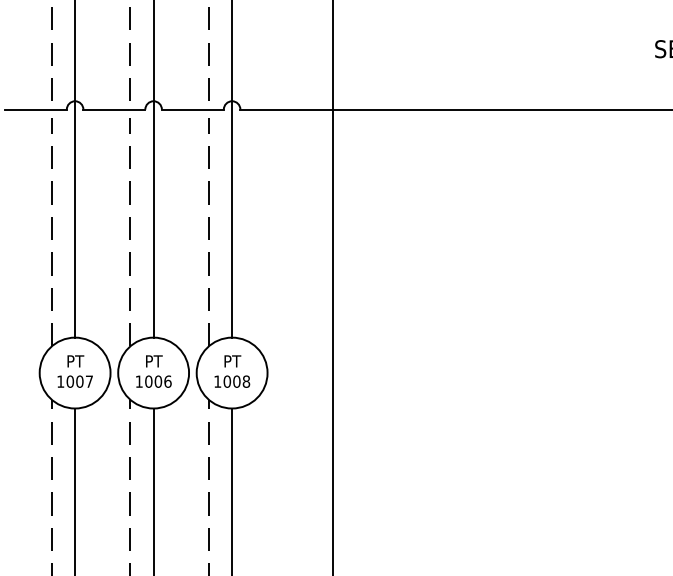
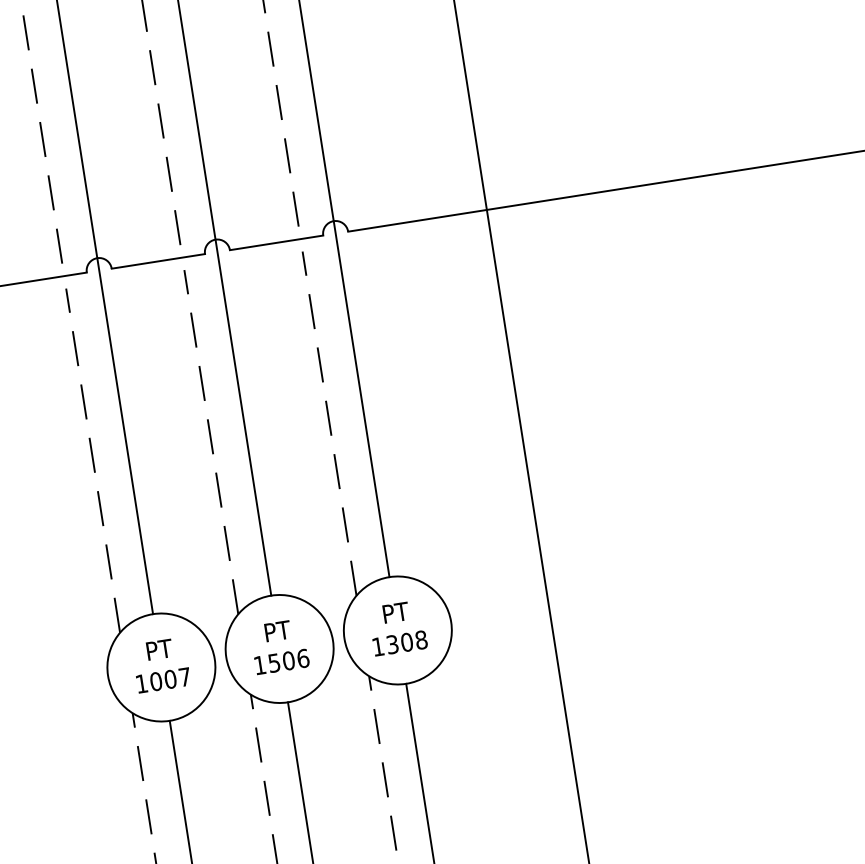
text: (148, 381) -> (273, 662), 1006 -> 1506
text: (227, 381) -> (392, 644), 1008 -> 1308

